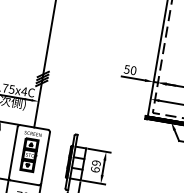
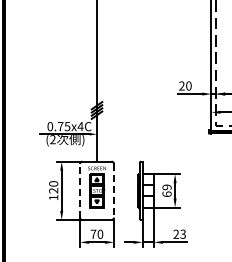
text: (126, 68) -> (181, 85), 50 -> 20
line: (13, 152) -> (80, 190), solid -> dashed
line: (46, 157) -> (114, 190), solid -> dashed

